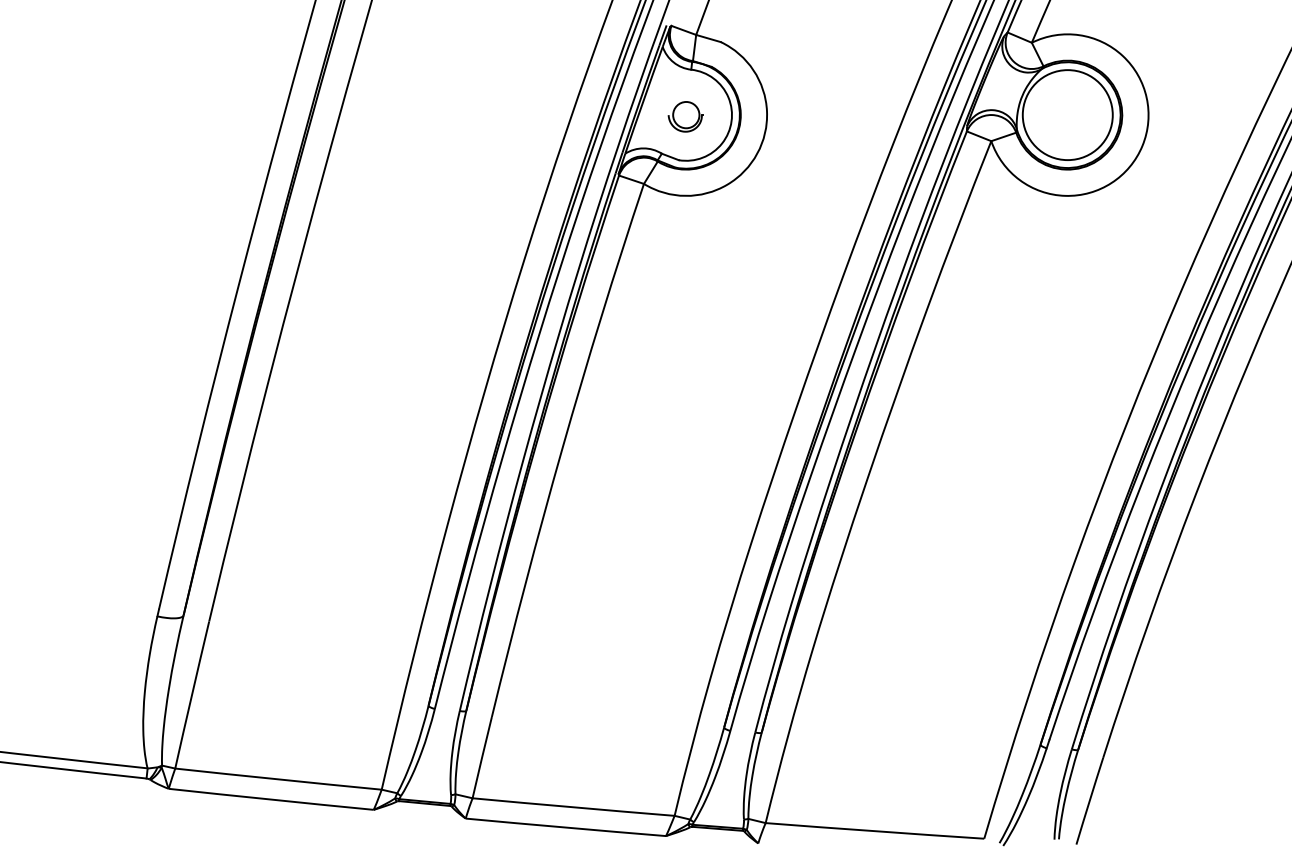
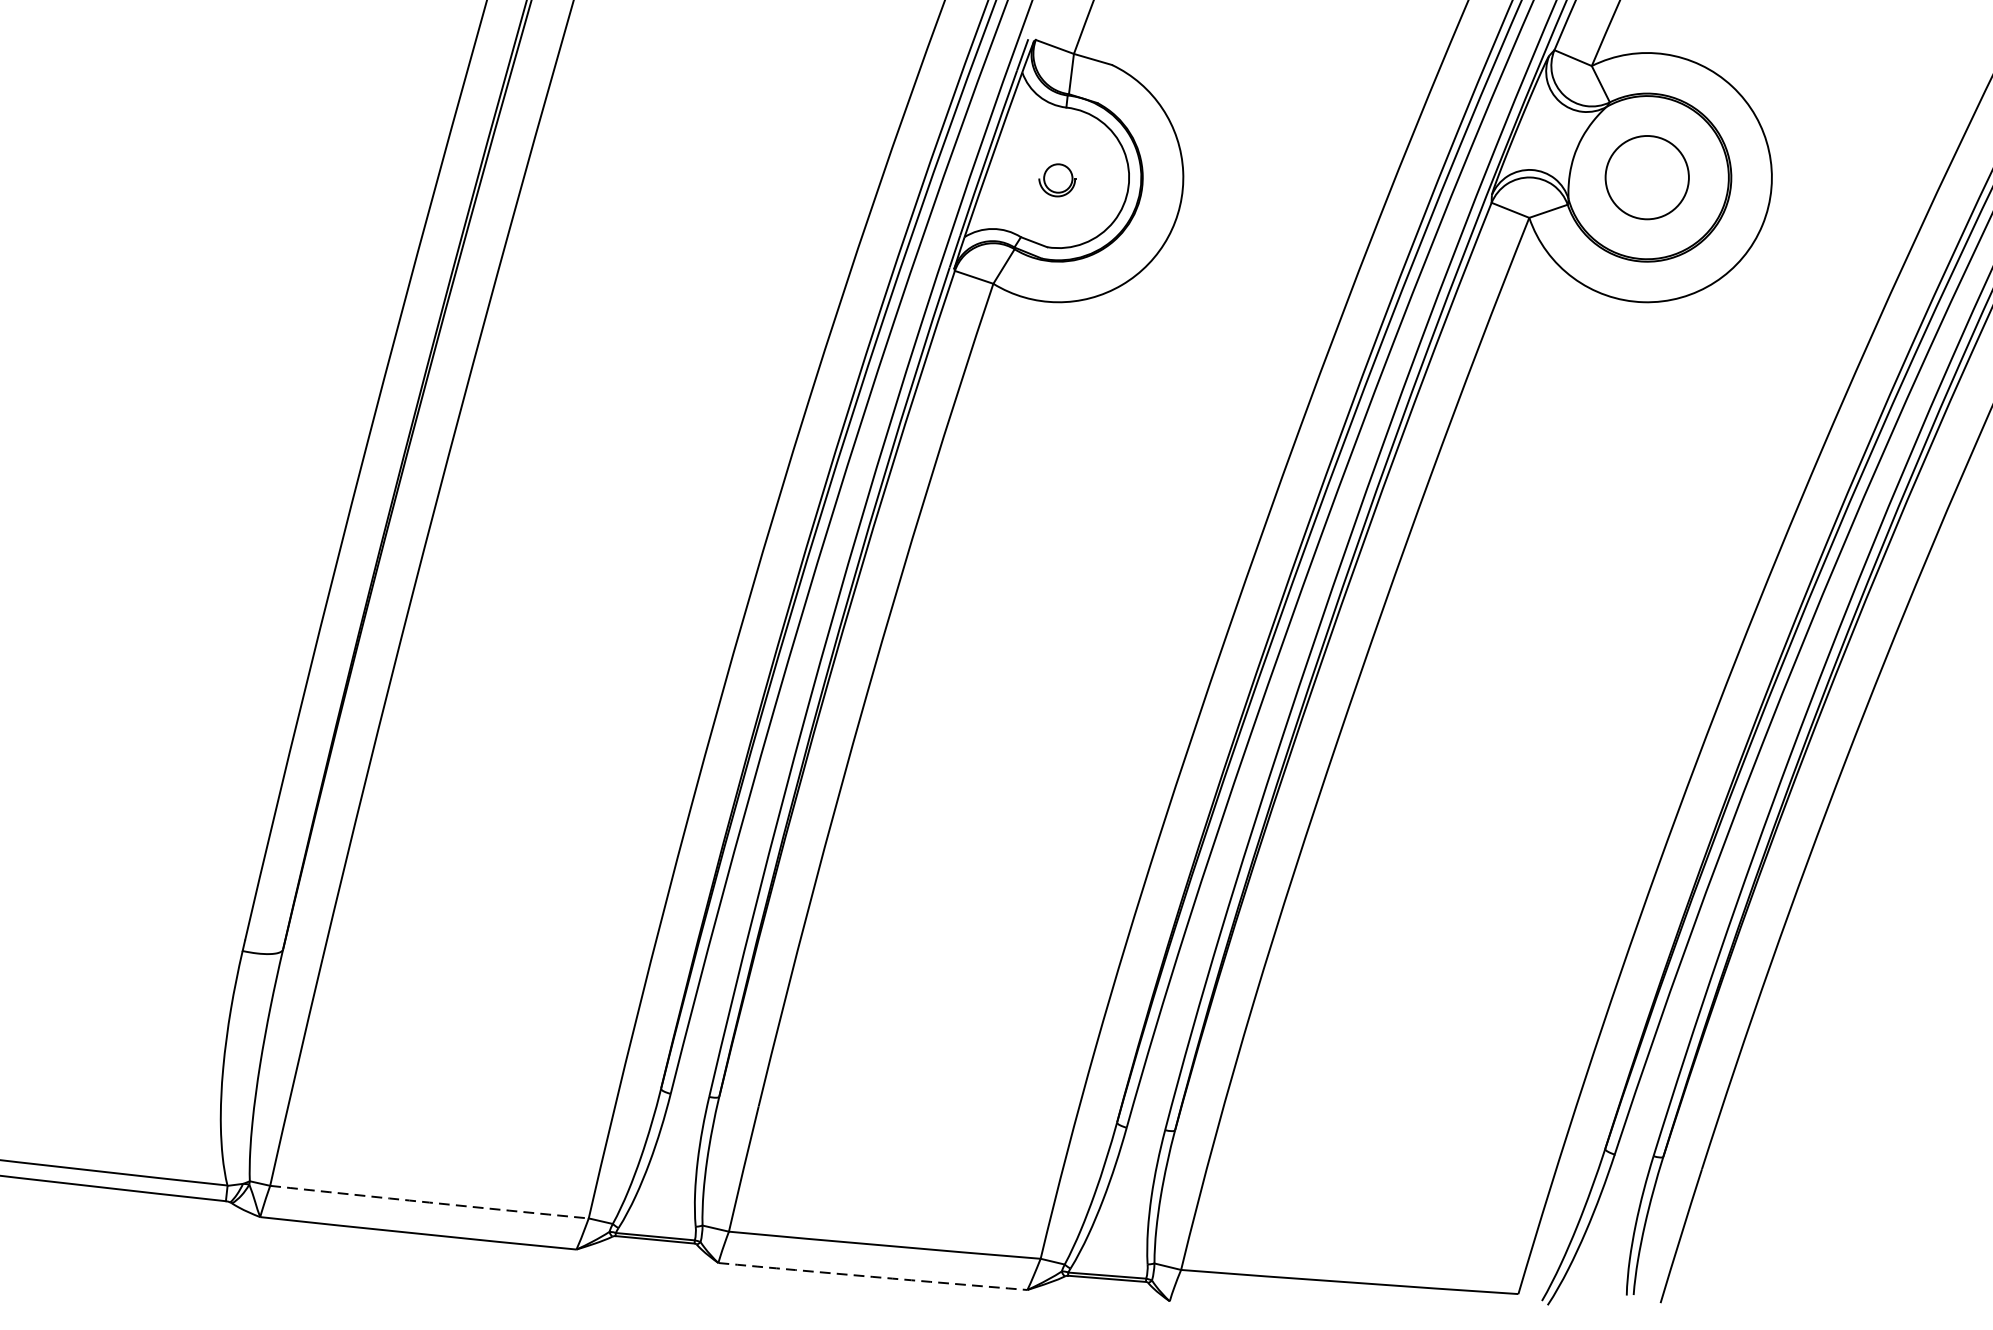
circle: (1067, 115) -> (1646, 178), size x0.6
part: (685, 116) -> (1057, 179), size x0.7
arc: (278, 779) -> (429, 1202), solid -> dashed
arc: (565, 827) -> (872, 1276), solid -> dashed

